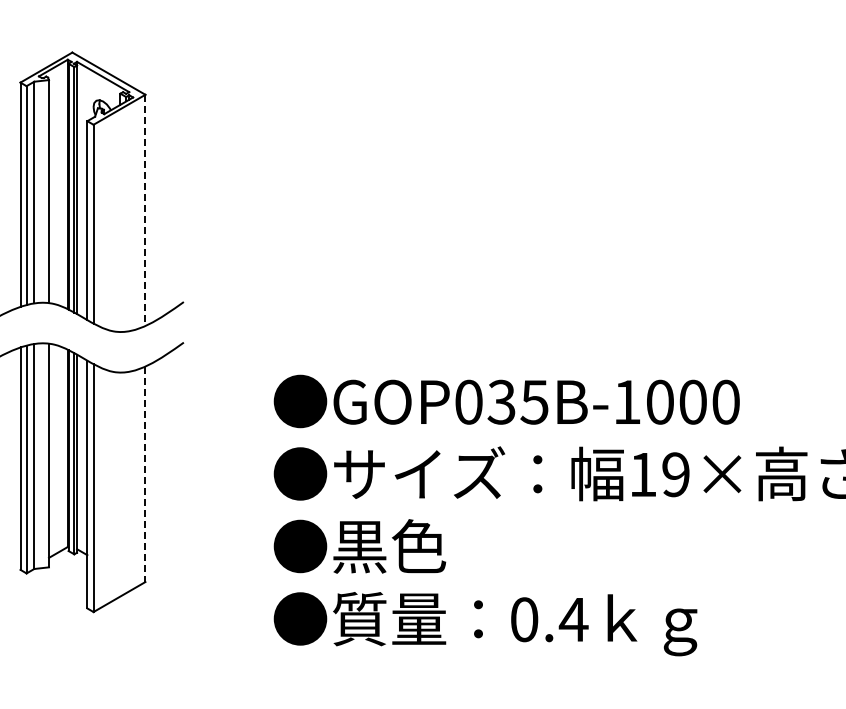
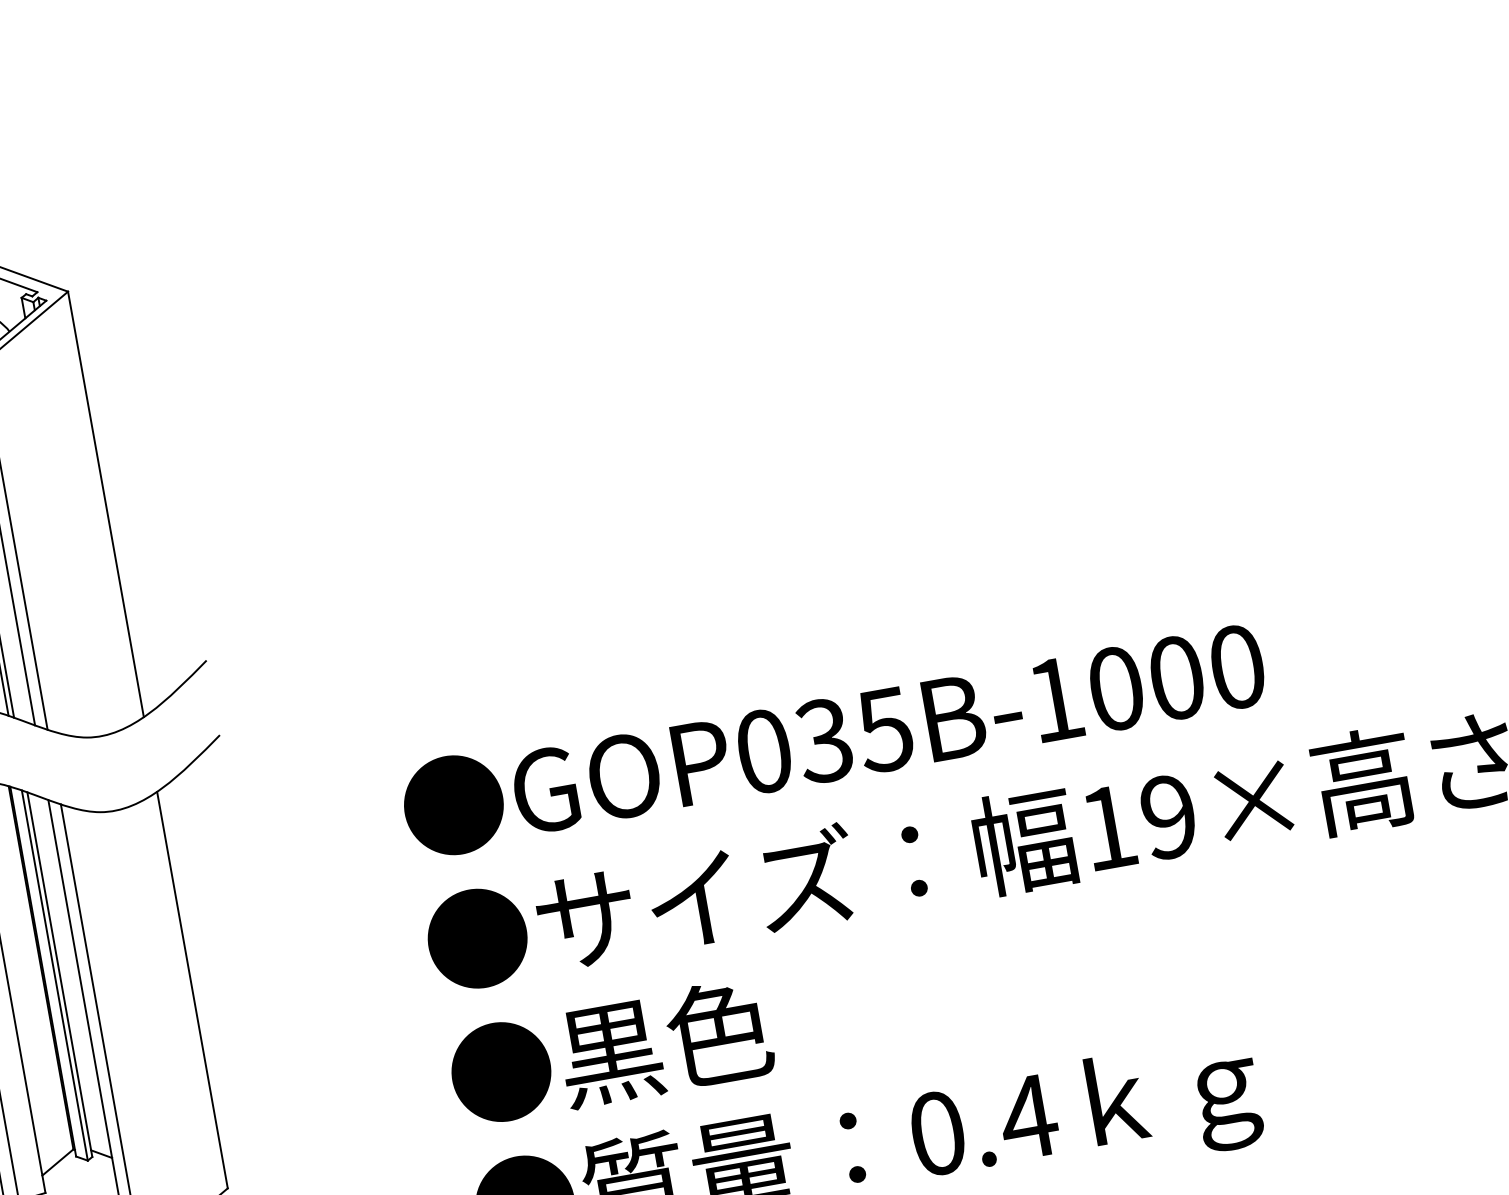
line: (145, 210) -> (106, 504), dashed -> solid
line: (145, 474) -> (192, 990), dashed -> solid

